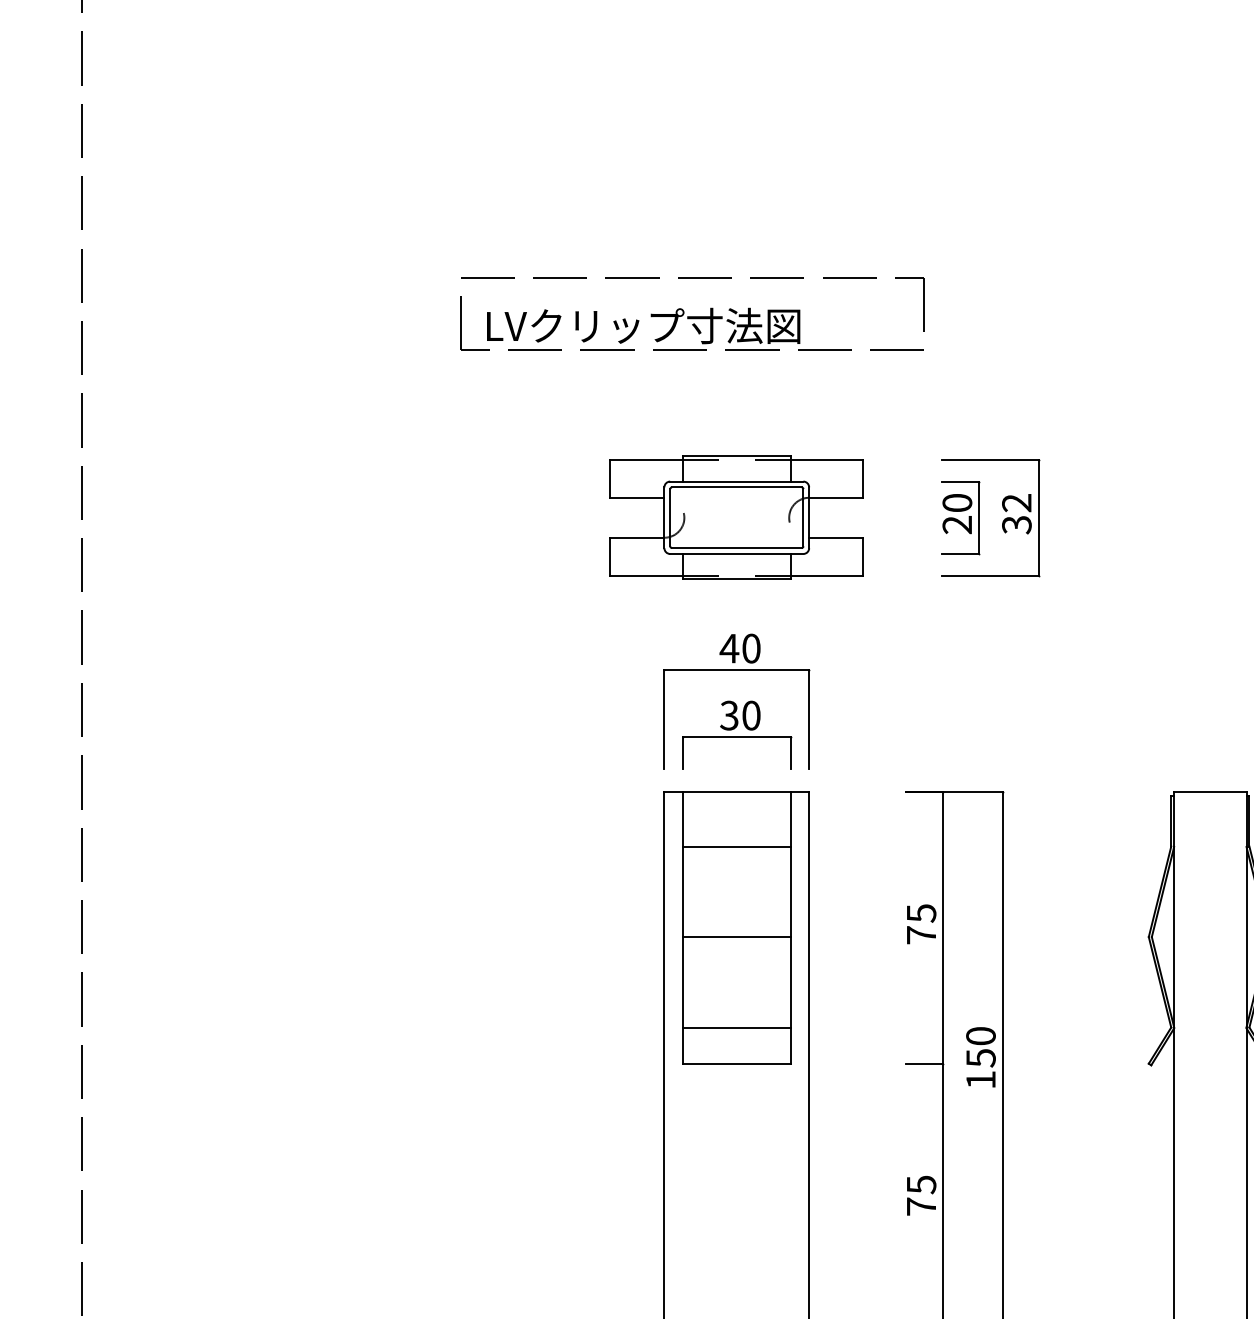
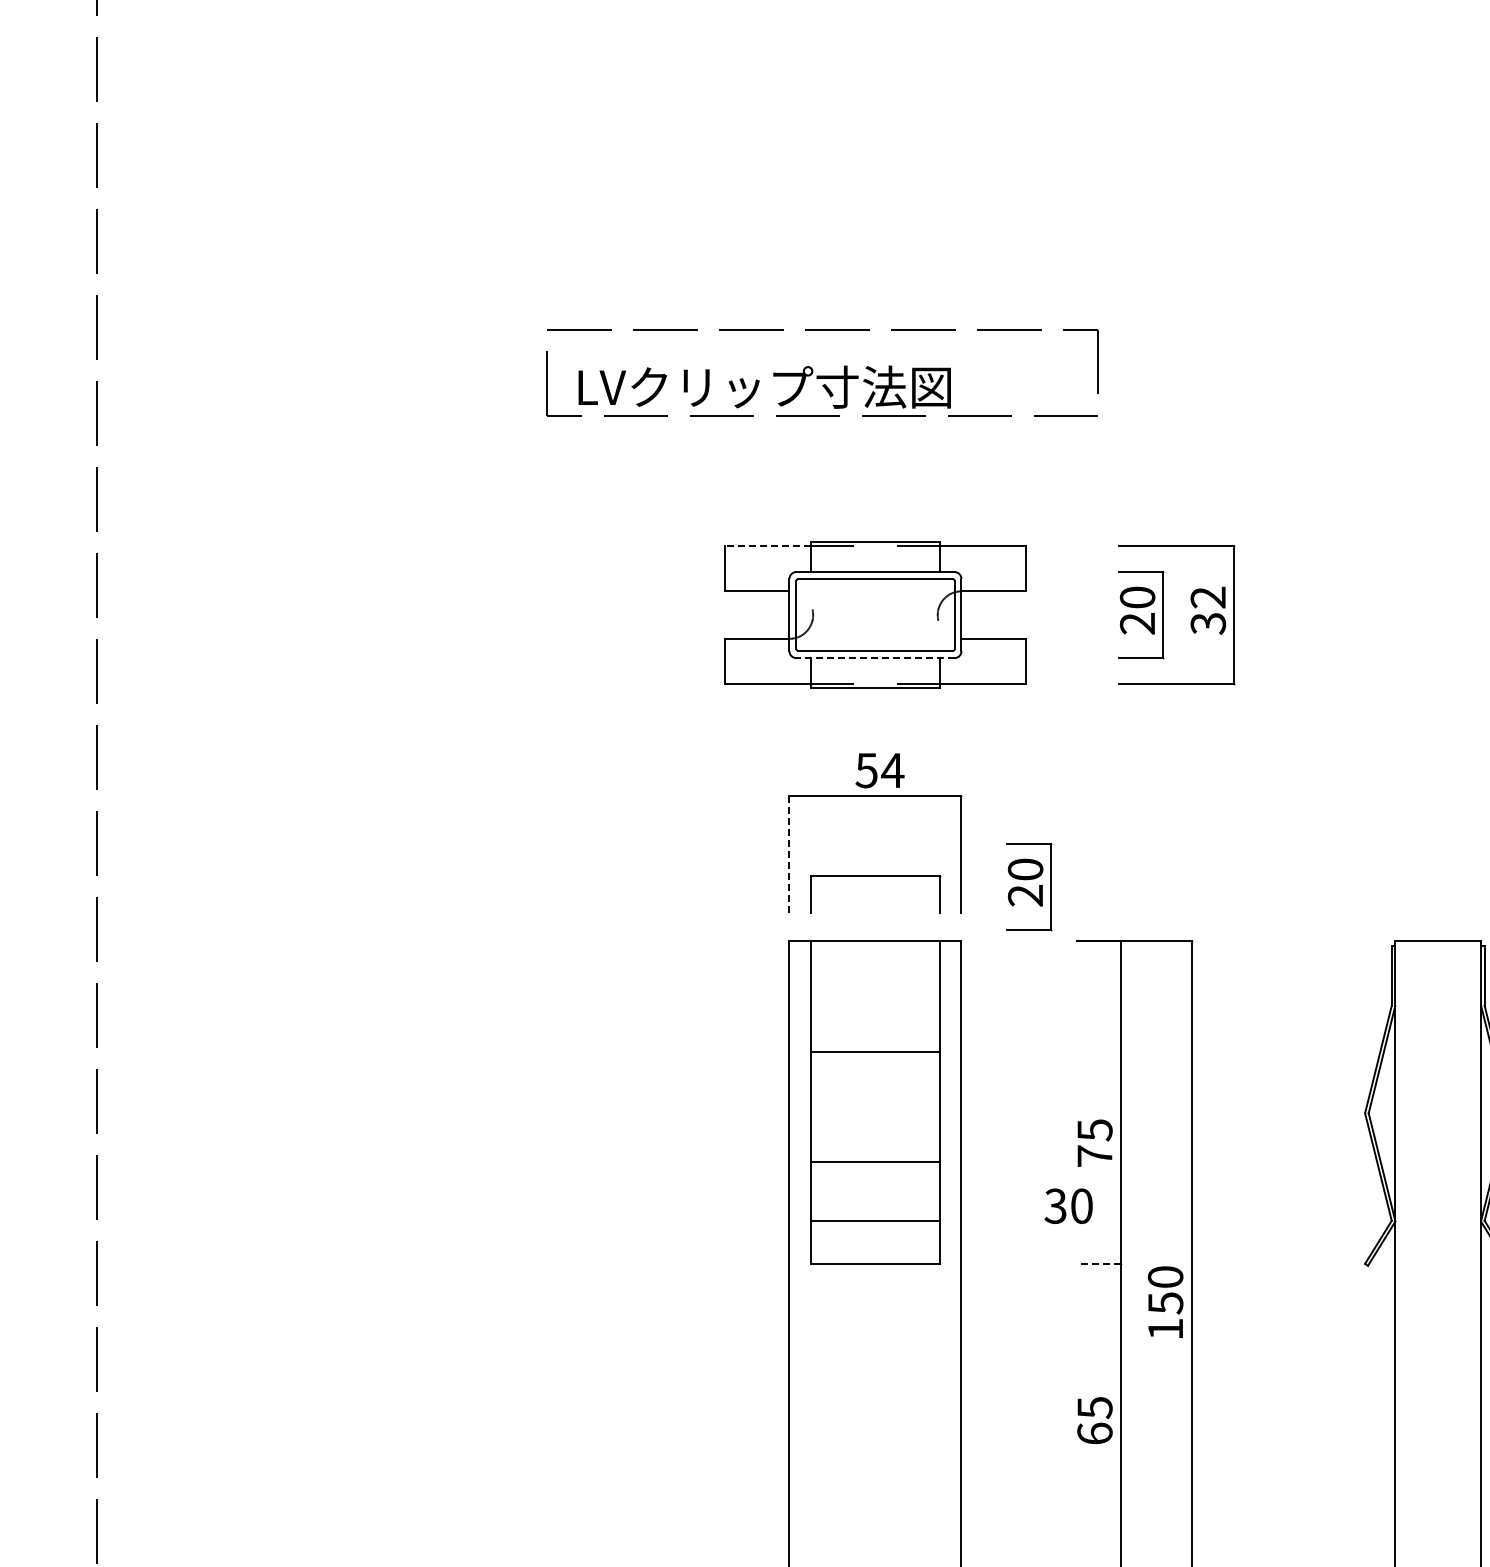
line: (645, 460) -> (767, 546), solid -> dashed
line: (735, 554) -> (874, 658), solid -> dashed
text: (740, 648) -> (879, 770), 40 -> 54
text: (740, 715) -> (1068, 1205), moved
line: (664, 720) -> (789, 855), solid -> dashed
part: (866, 747) -> (1029, 887), added
line: (735, 846) -> (874, 1051), moved
text: (921, 923) -> (1094, 1142), moved
line: (735, 937) -> (874, 1162), moved
text: (980, 1056) -> (1165, 1301), moved
line: (924, 1063) -> (1098, 1263), solid -> dashed
text: (921, 1206) -> (1094, 1433), 75 -> 65

